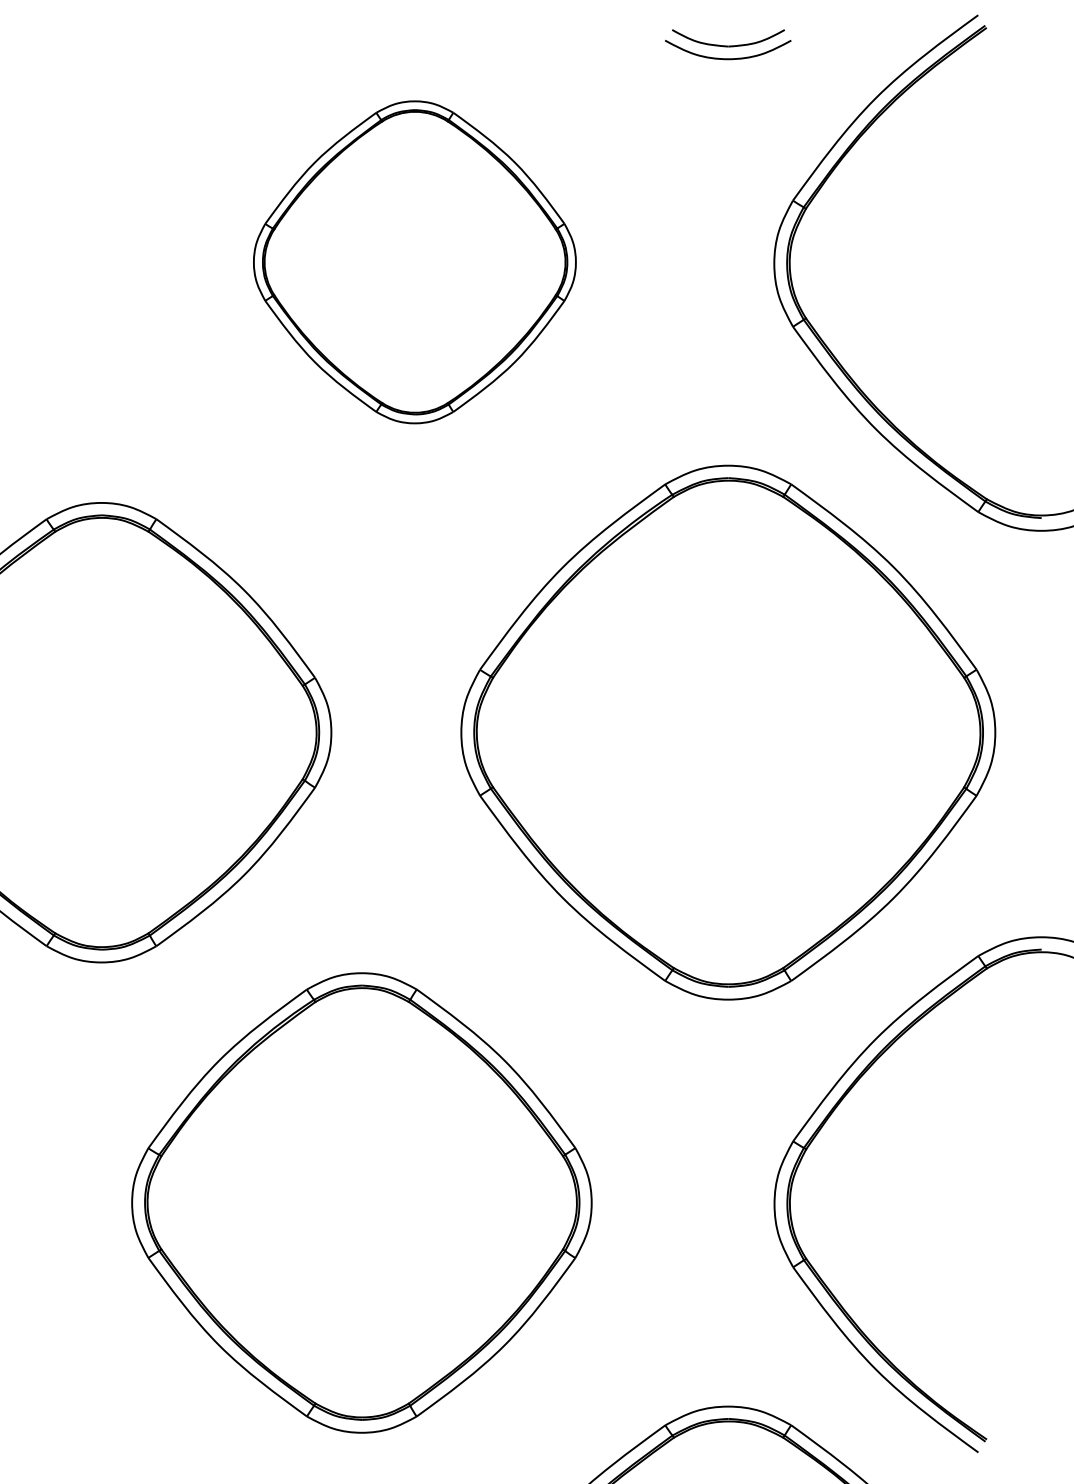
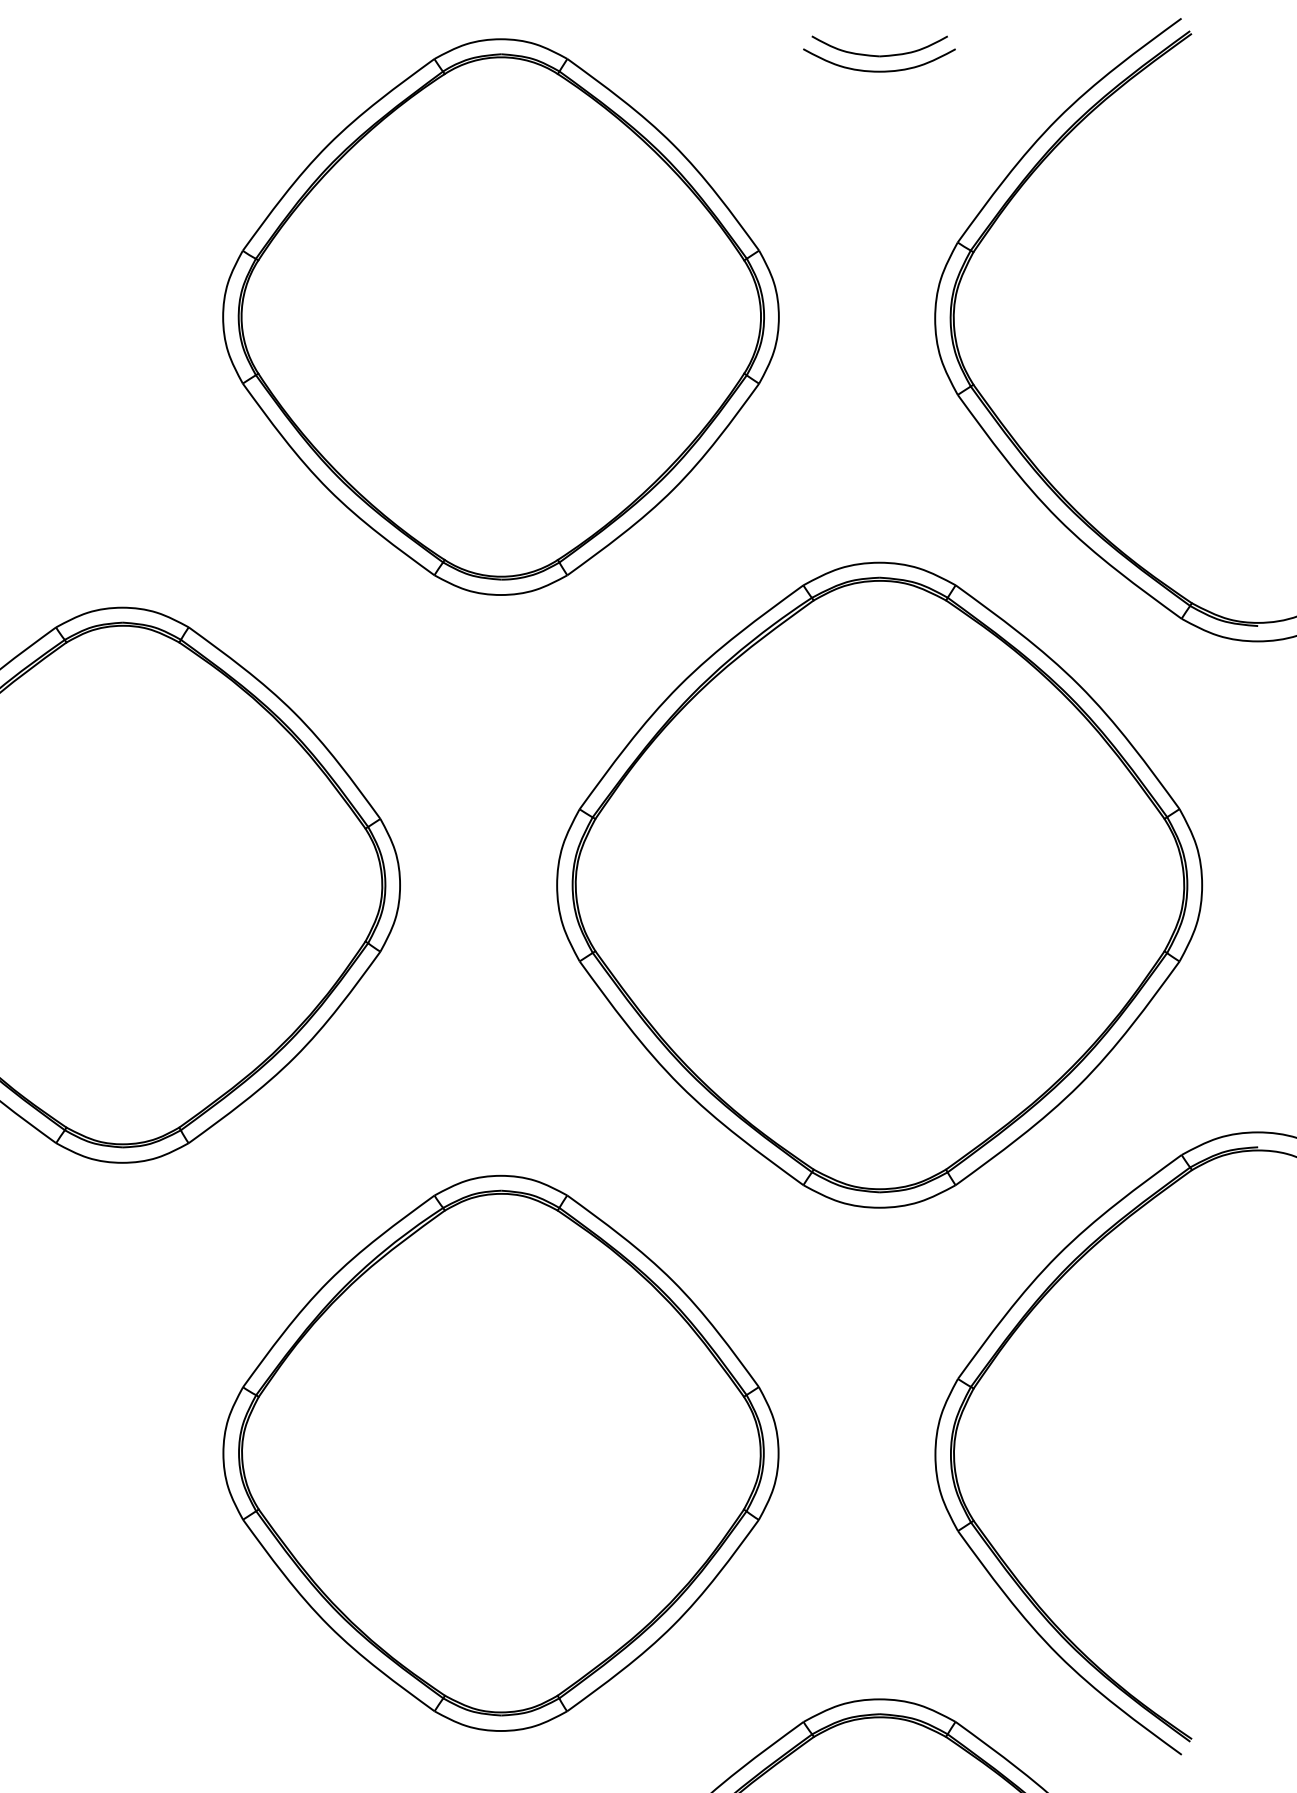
part: (414, 261) -> (500, 316), size x1.43
part: (361, 1202) -> (500, 1452), moved

